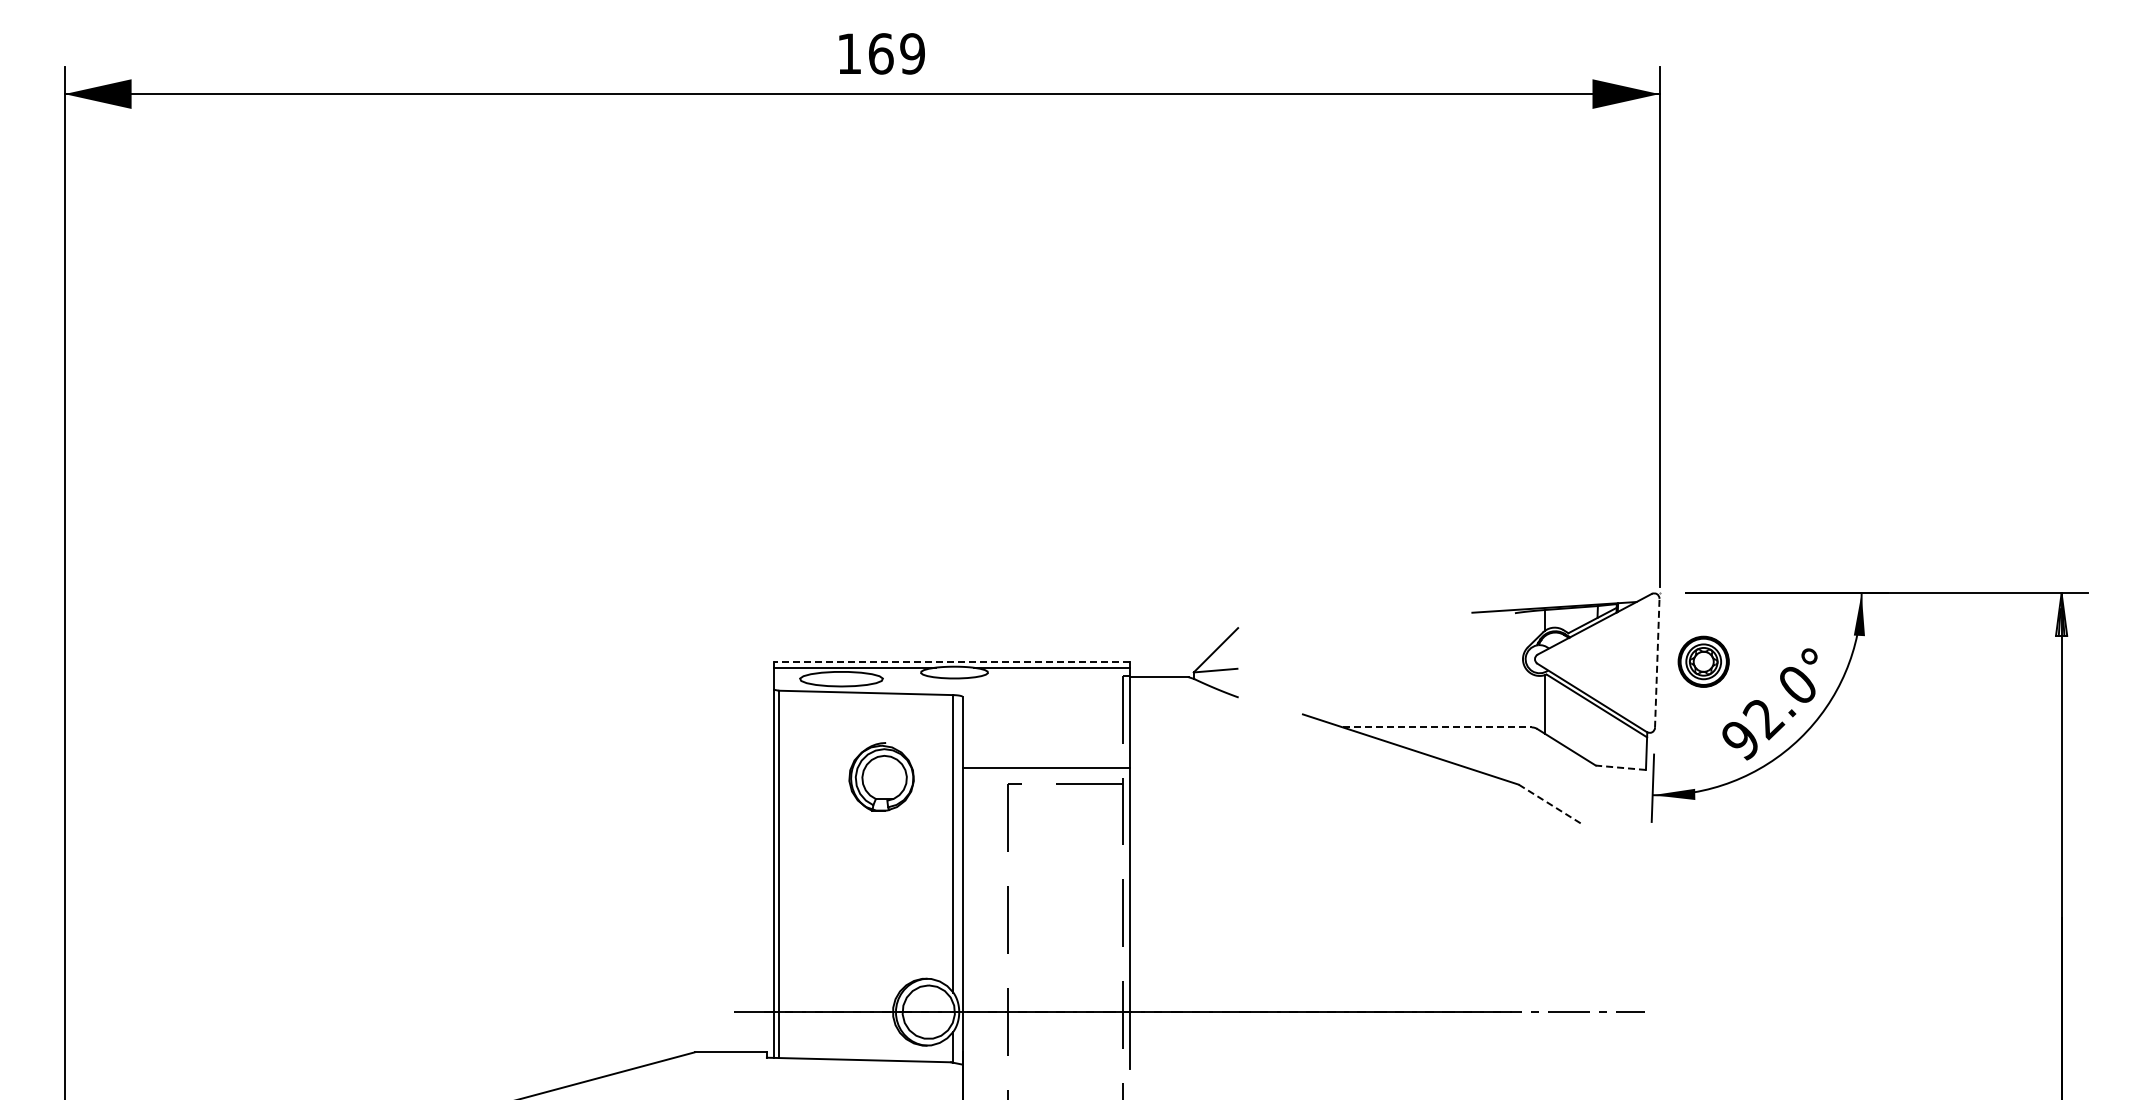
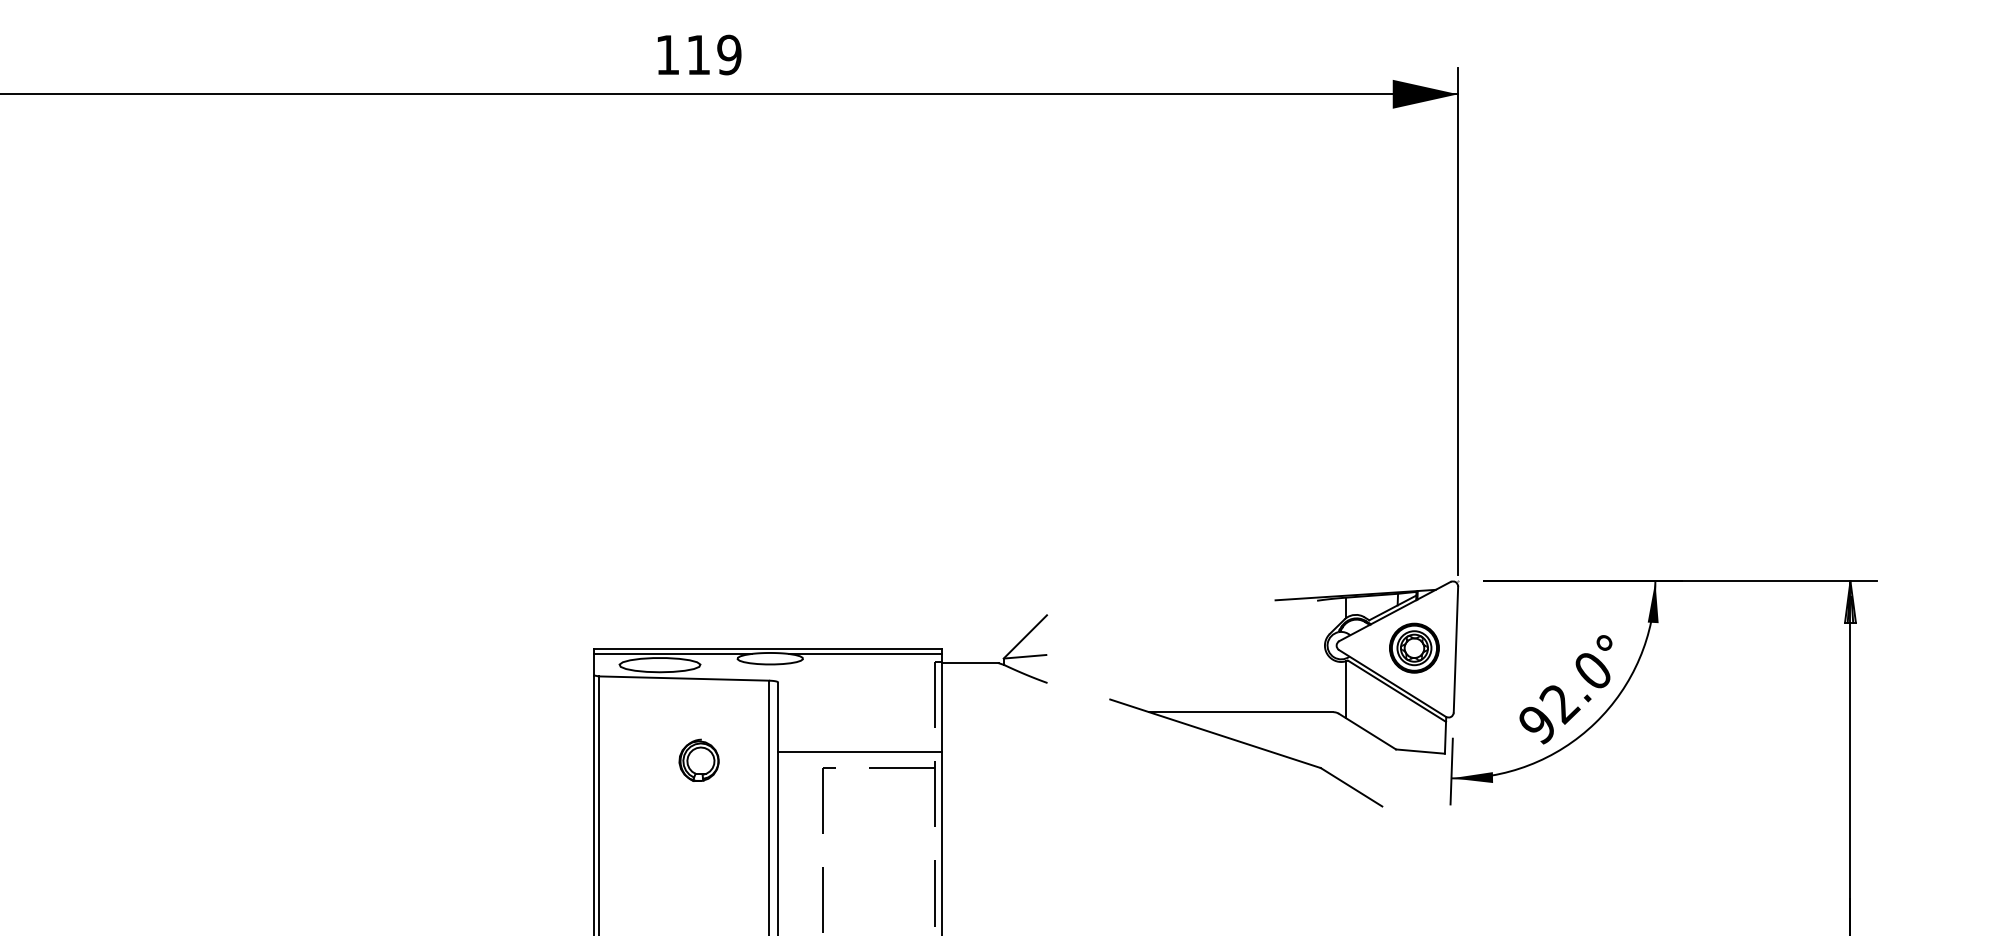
text: (881, 53) -> (699, 54), 169 -> 119
part: (1703, 661) -> (1414, 647), moved
line: (952, 662) -> (768, 648), dashed -> solid
line: (1657, 662) -> (1456, 648), dashed -> solid
line: (1437, 727) -> (1241, 712), dashed -> solid
line: (1620, 767) -> (1420, 751), dashed -> solid
part: (881, 776) -> (699, 760), size x0.62
line: (1550, 804) -> (1351, 787), dashed -> solid

